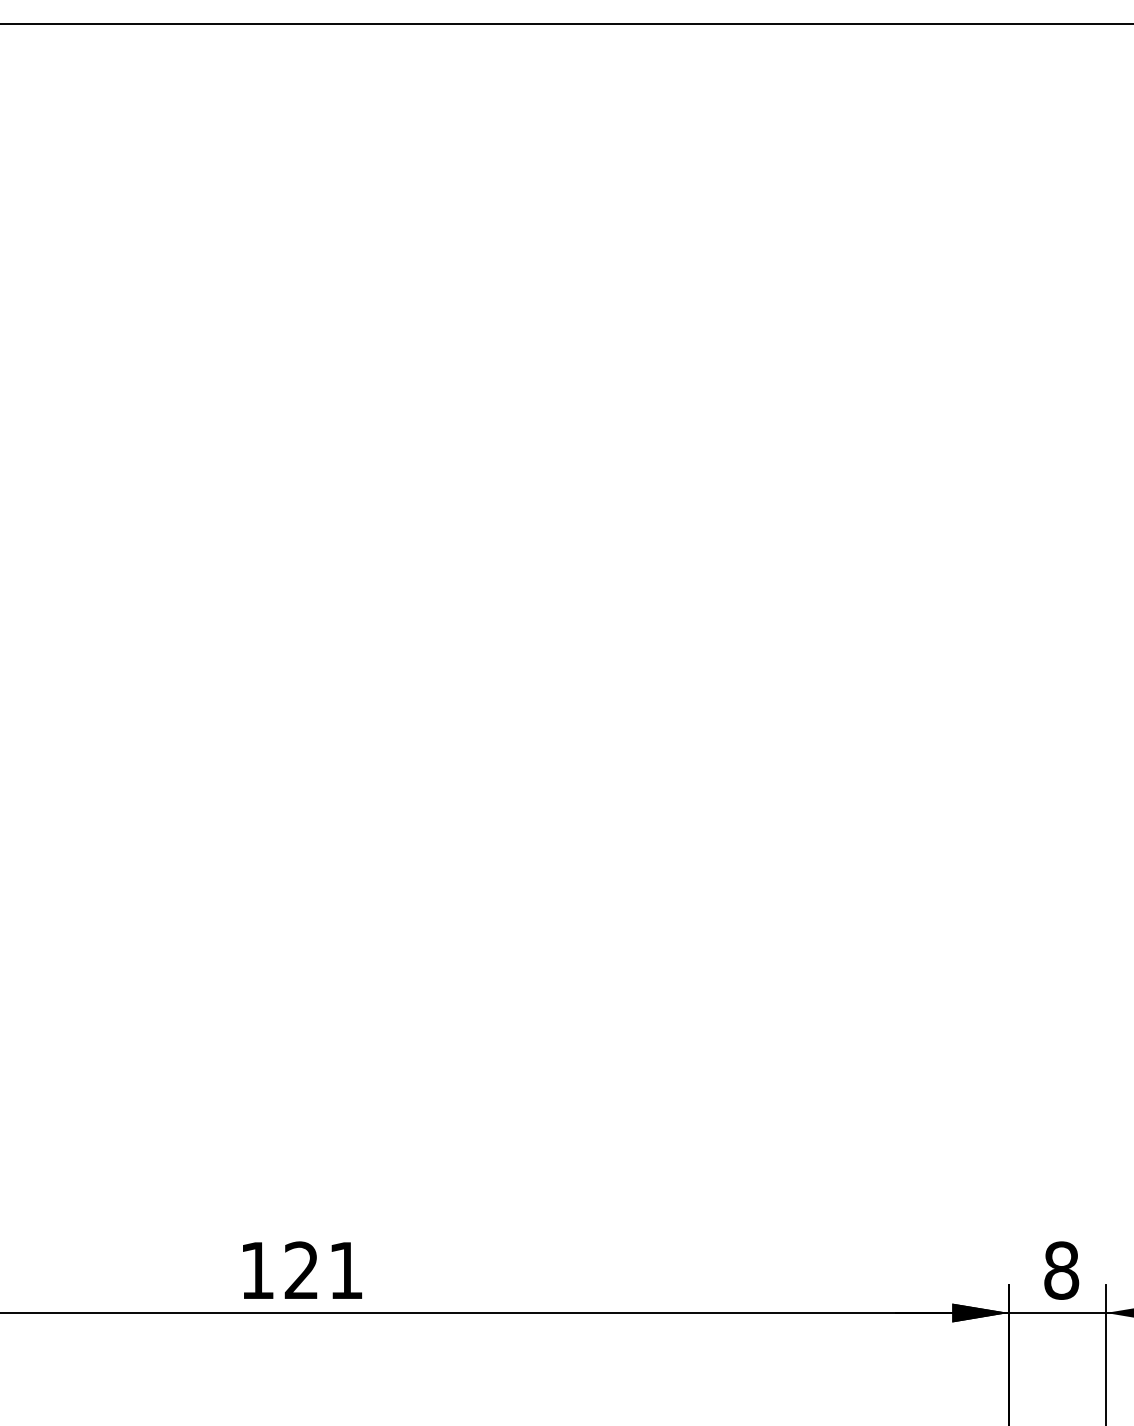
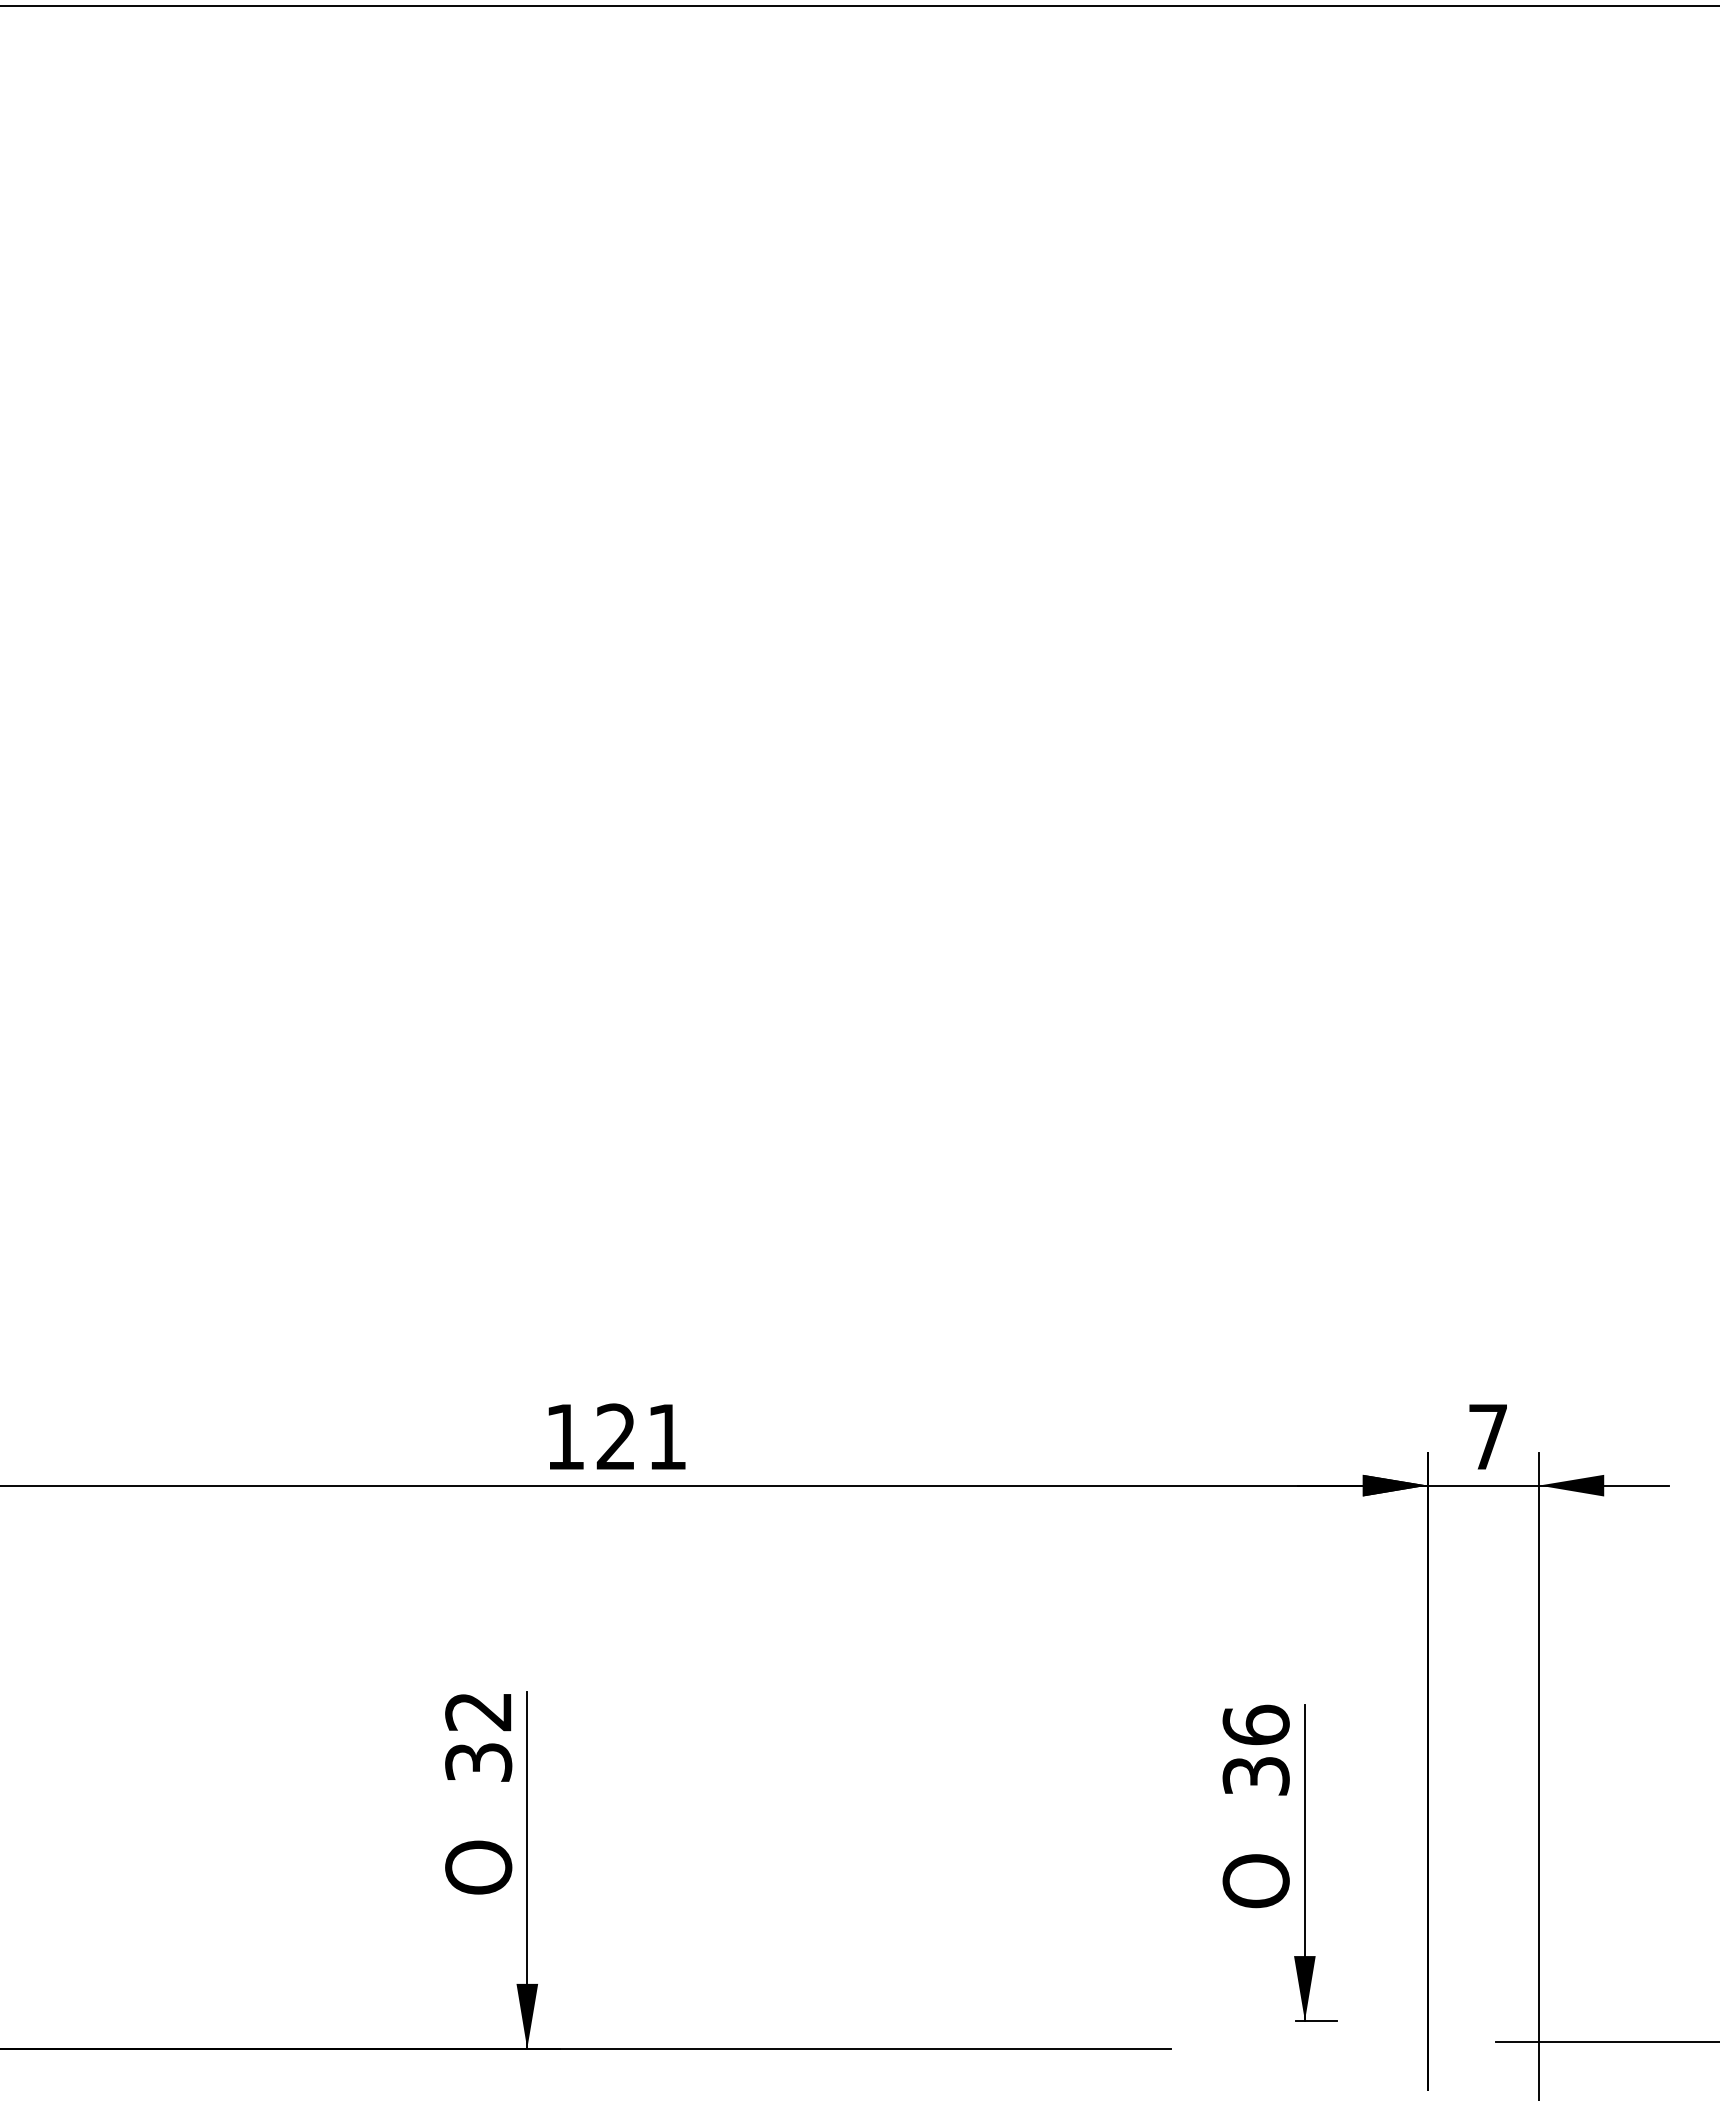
text: (1061, 1270) -> (1488, 1436), 8 -> 7

